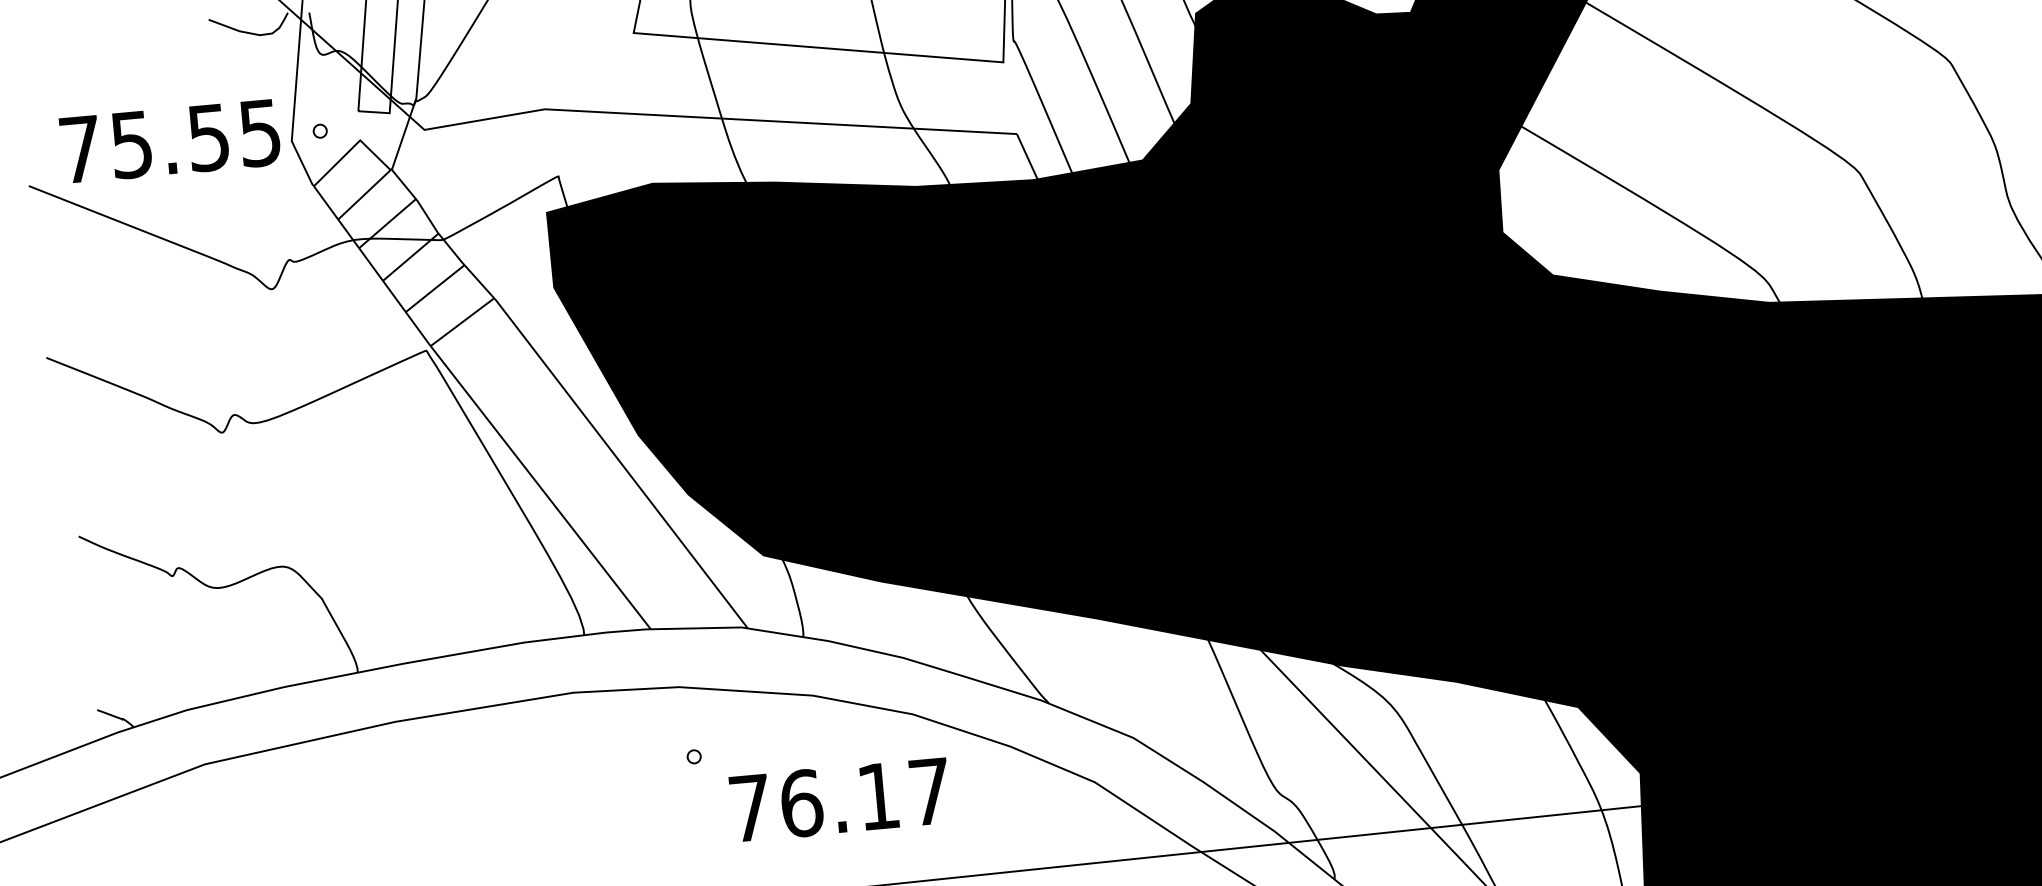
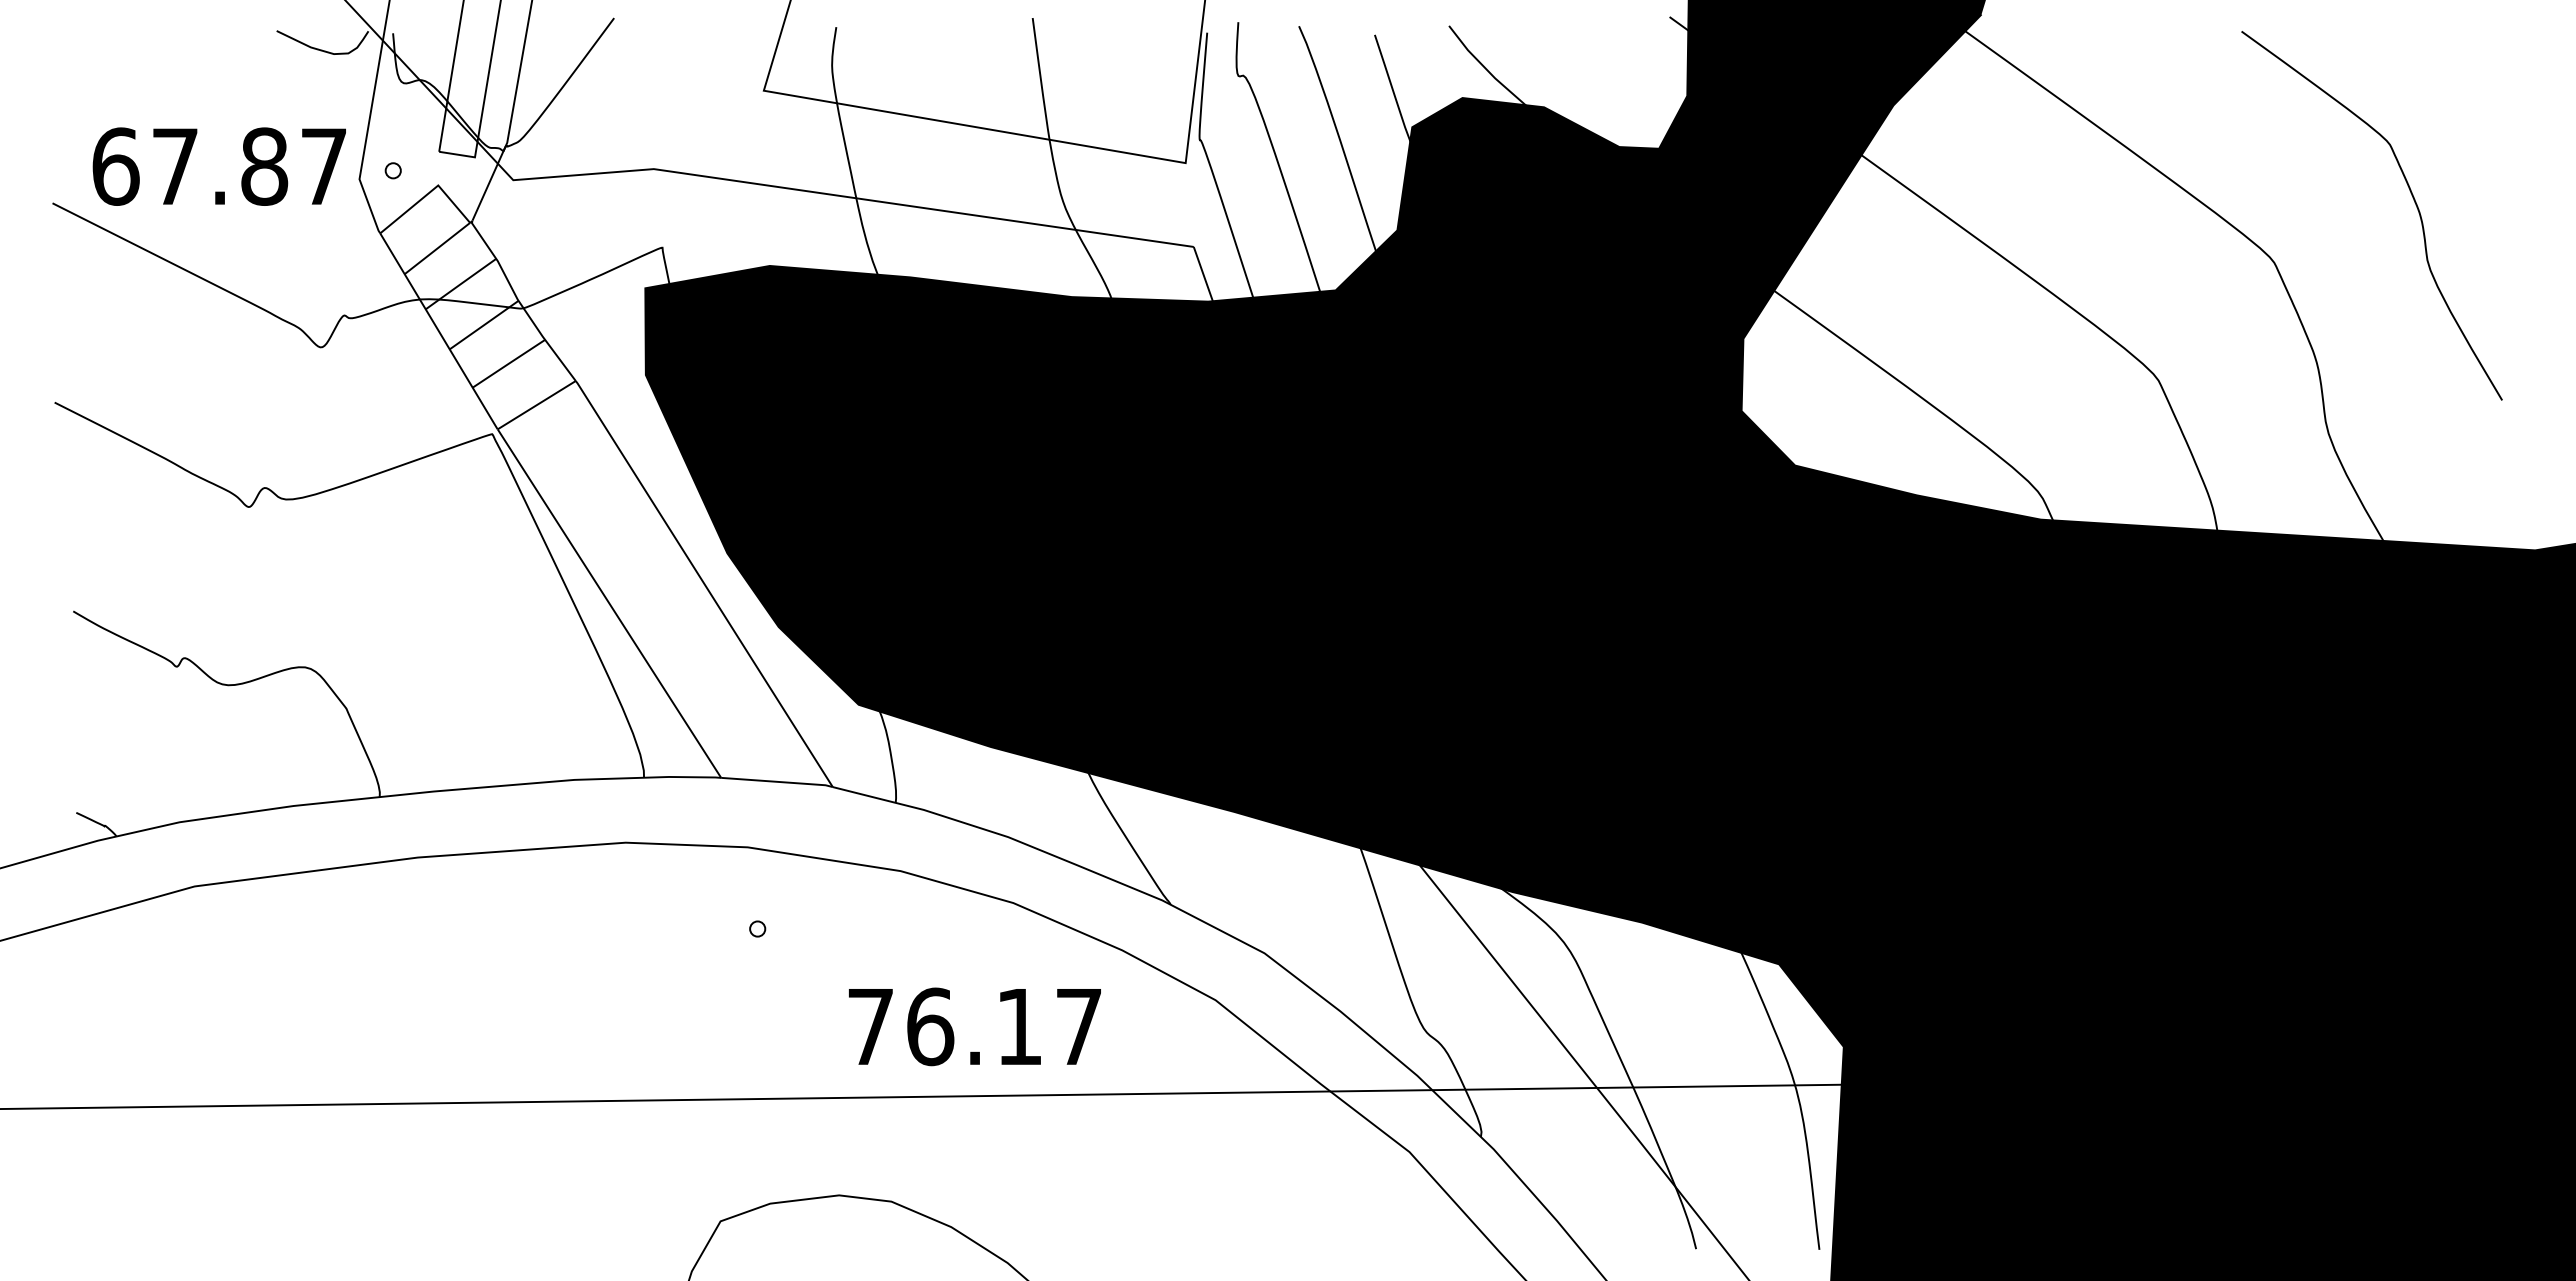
text: (169, 141) -> (218, 166), 75.55 -> 67.87
text: (839, 799) -> (974, 1026), moved

